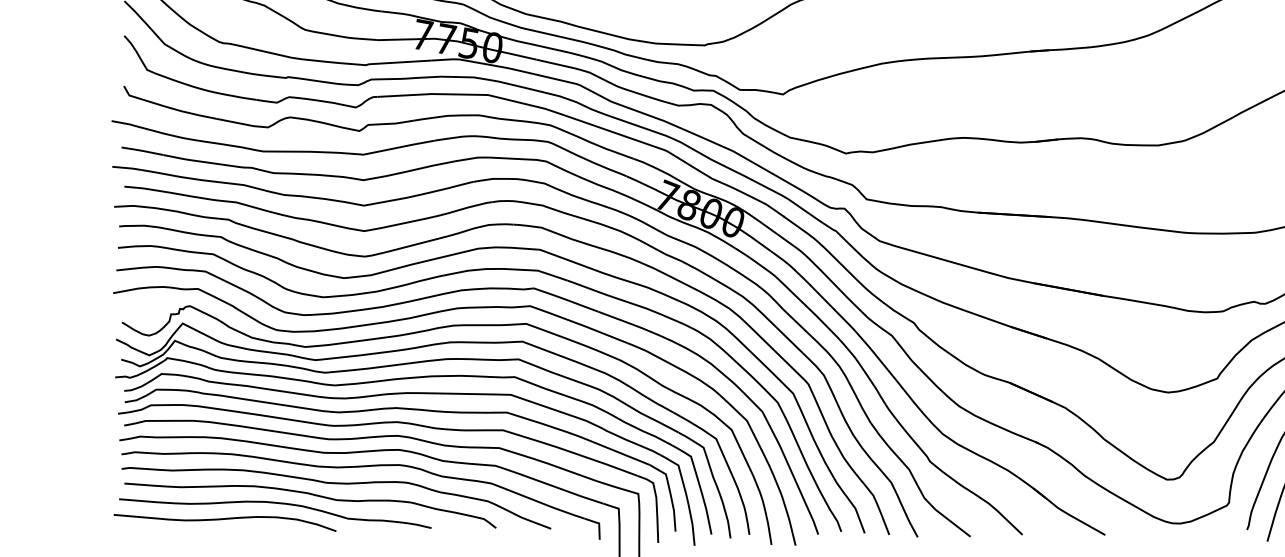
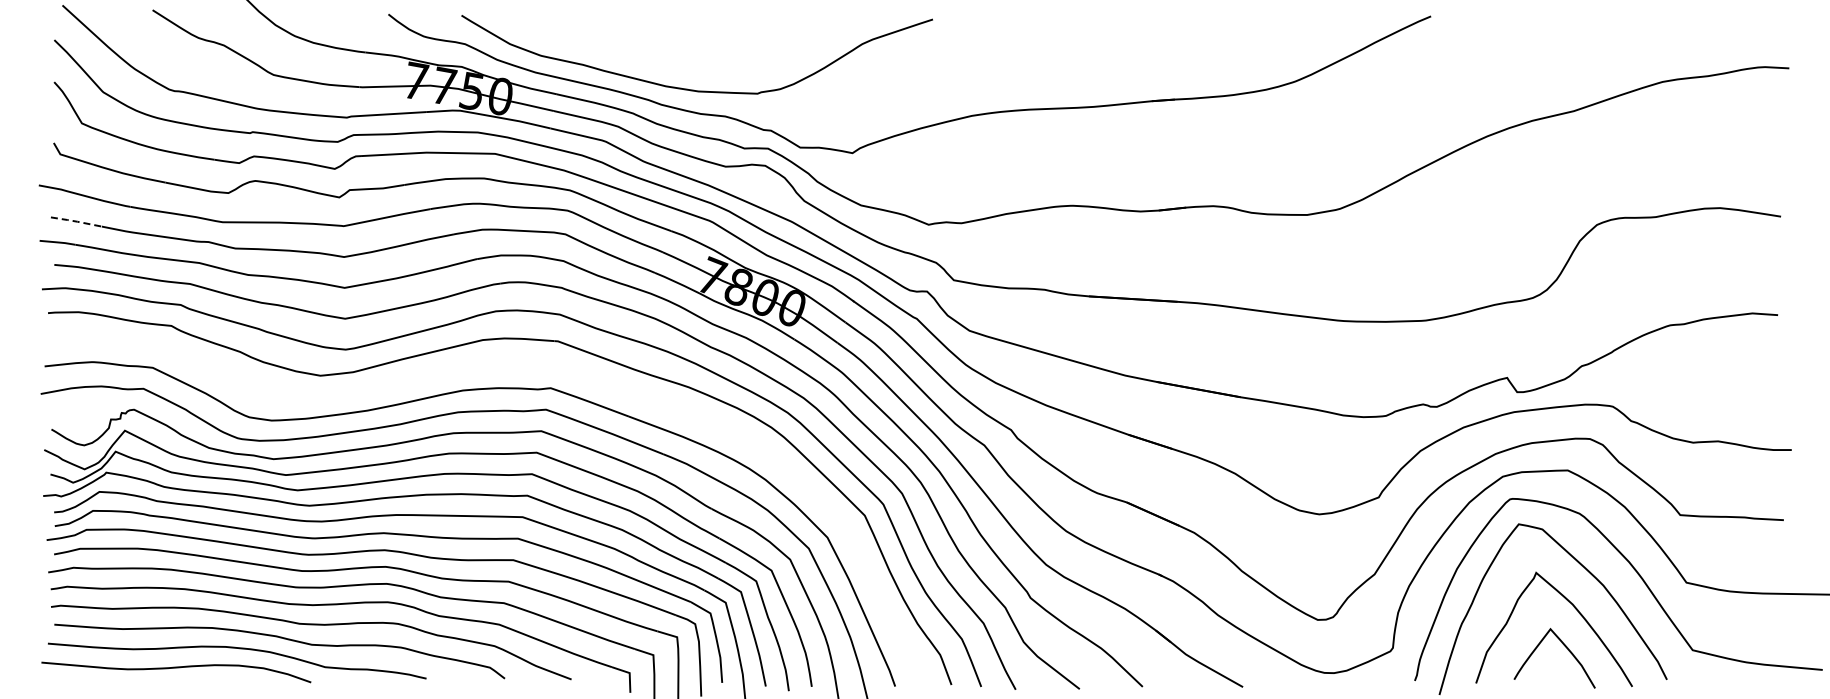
line: (142, 150) -> (76, 221), solid -> dashed
part: (457, 273) -> (458, 370), removed

